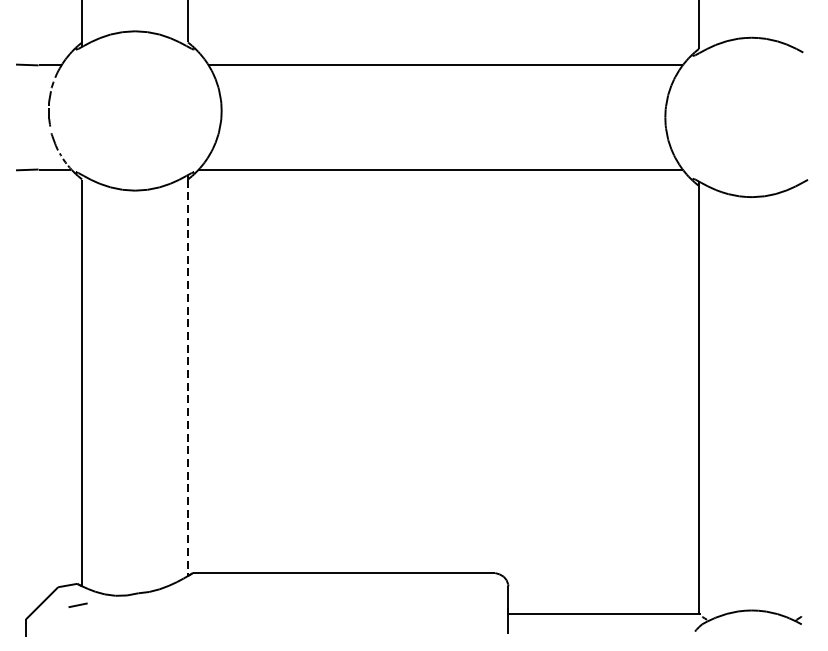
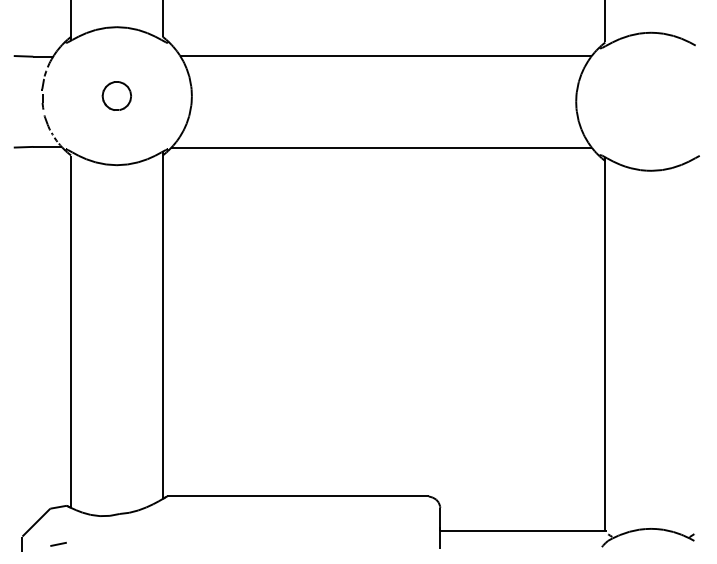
part: (134, 110) -> (116, 95), added
line: (187, 378) -> (162, 327), dashed -> solid
line: (78, 604) -> (58, 543), moved

